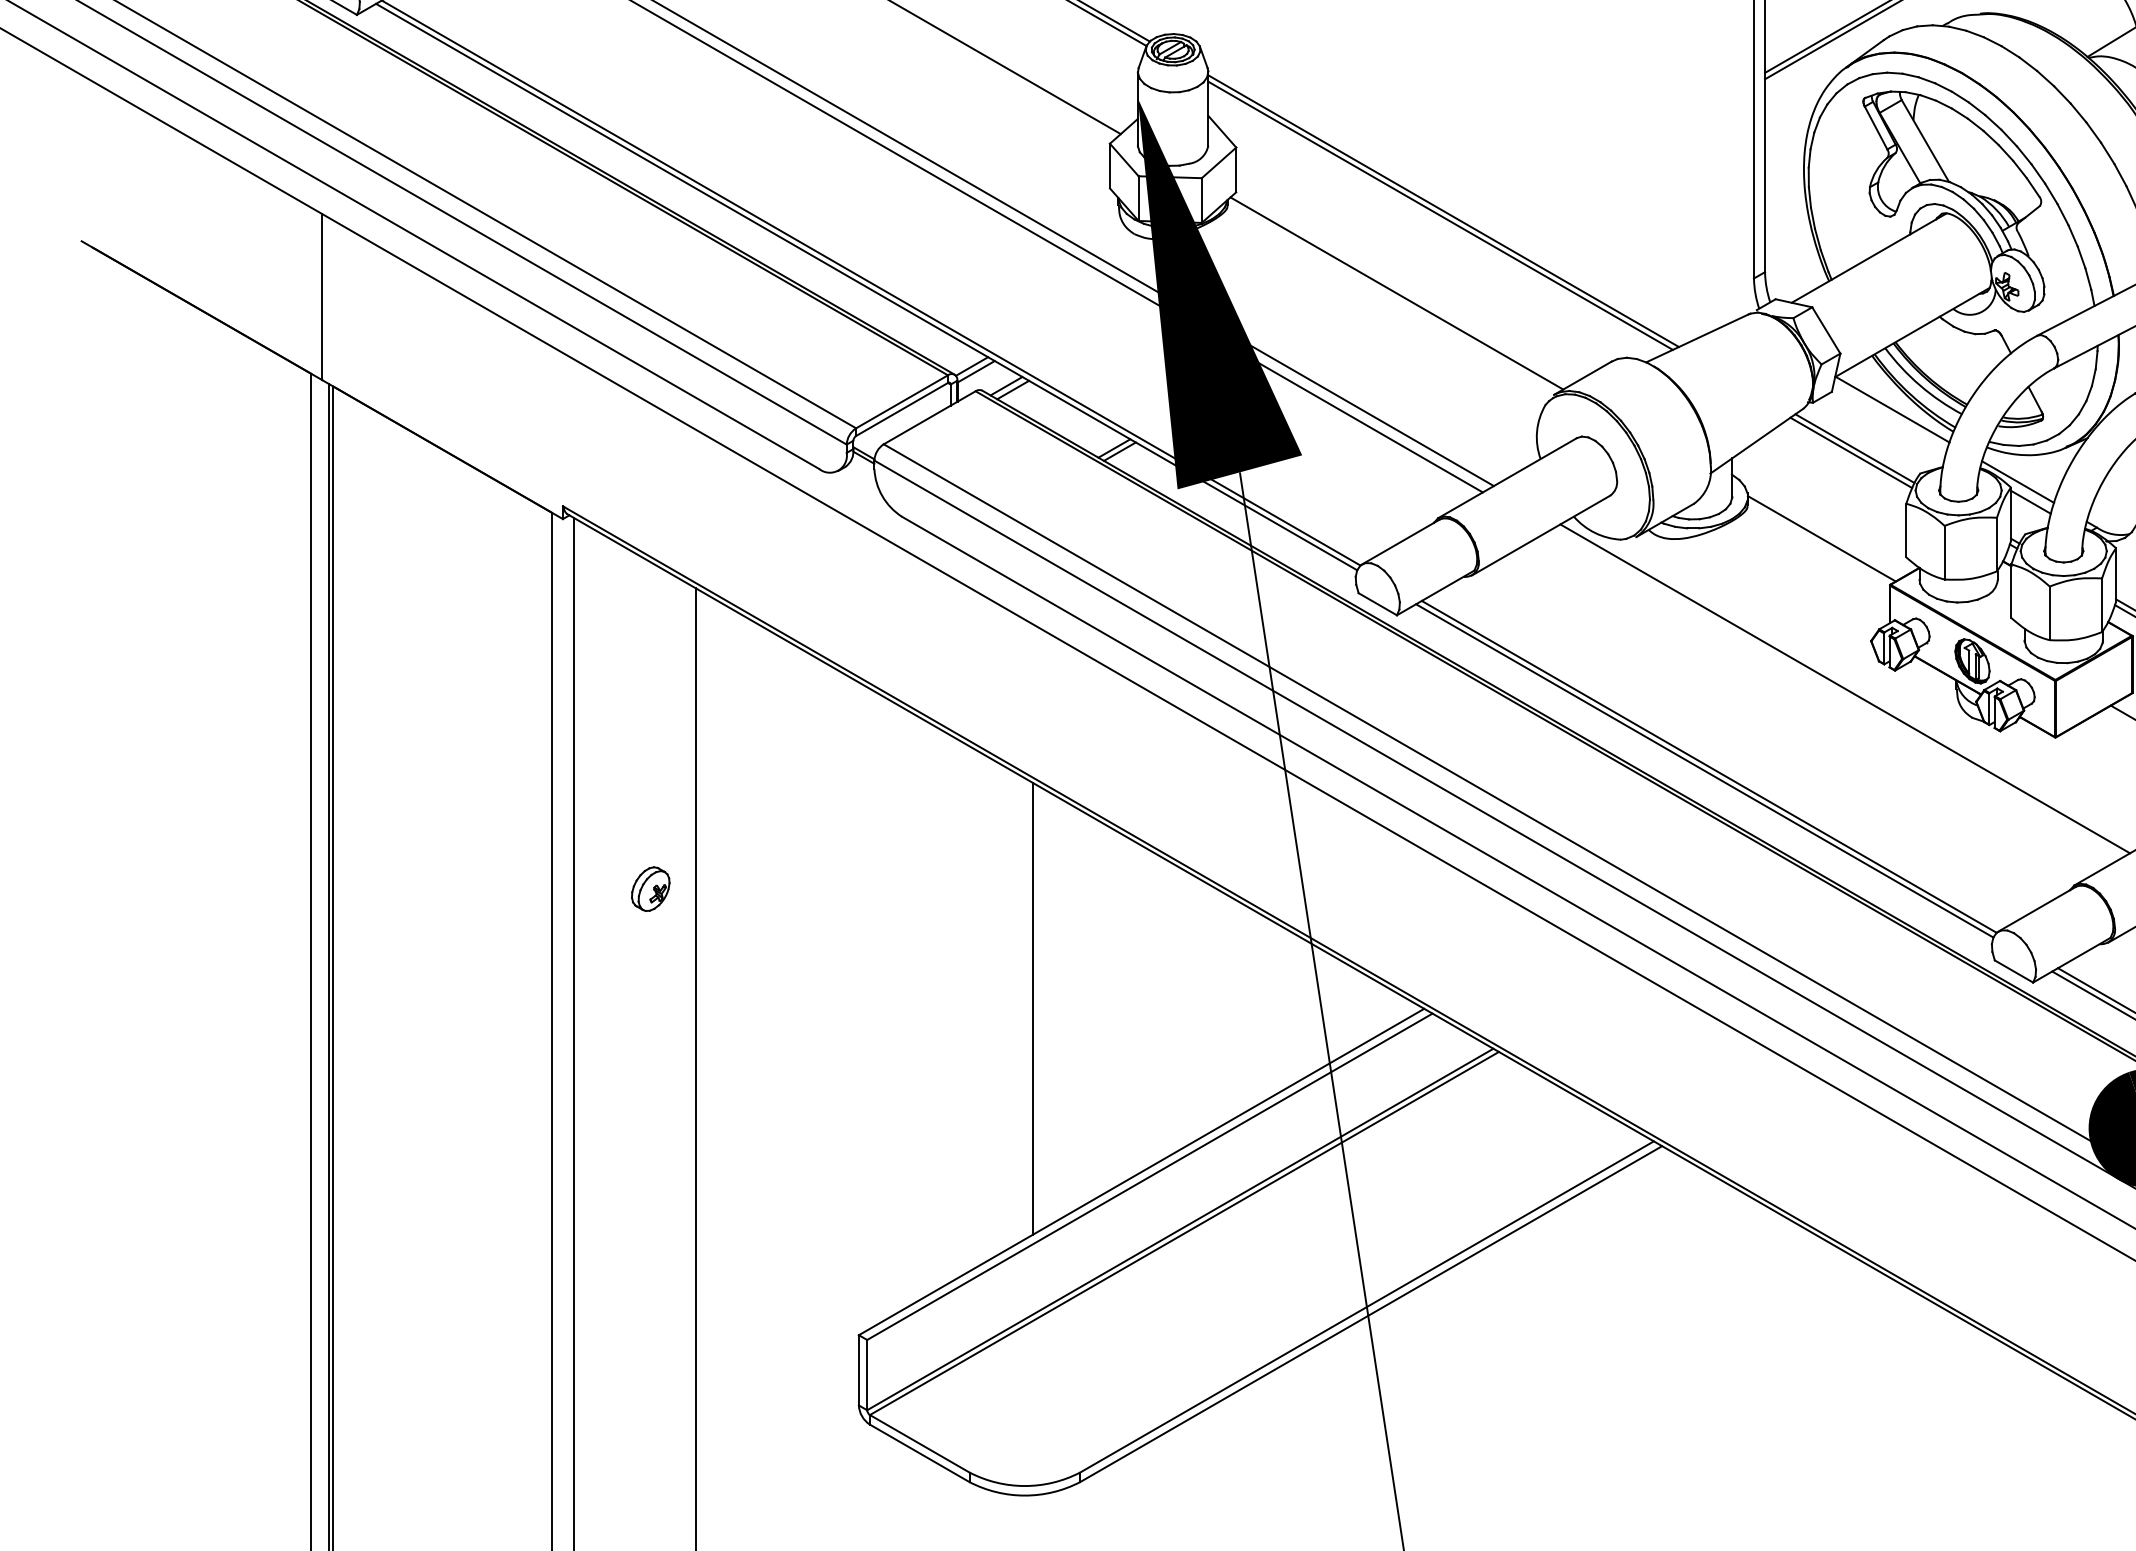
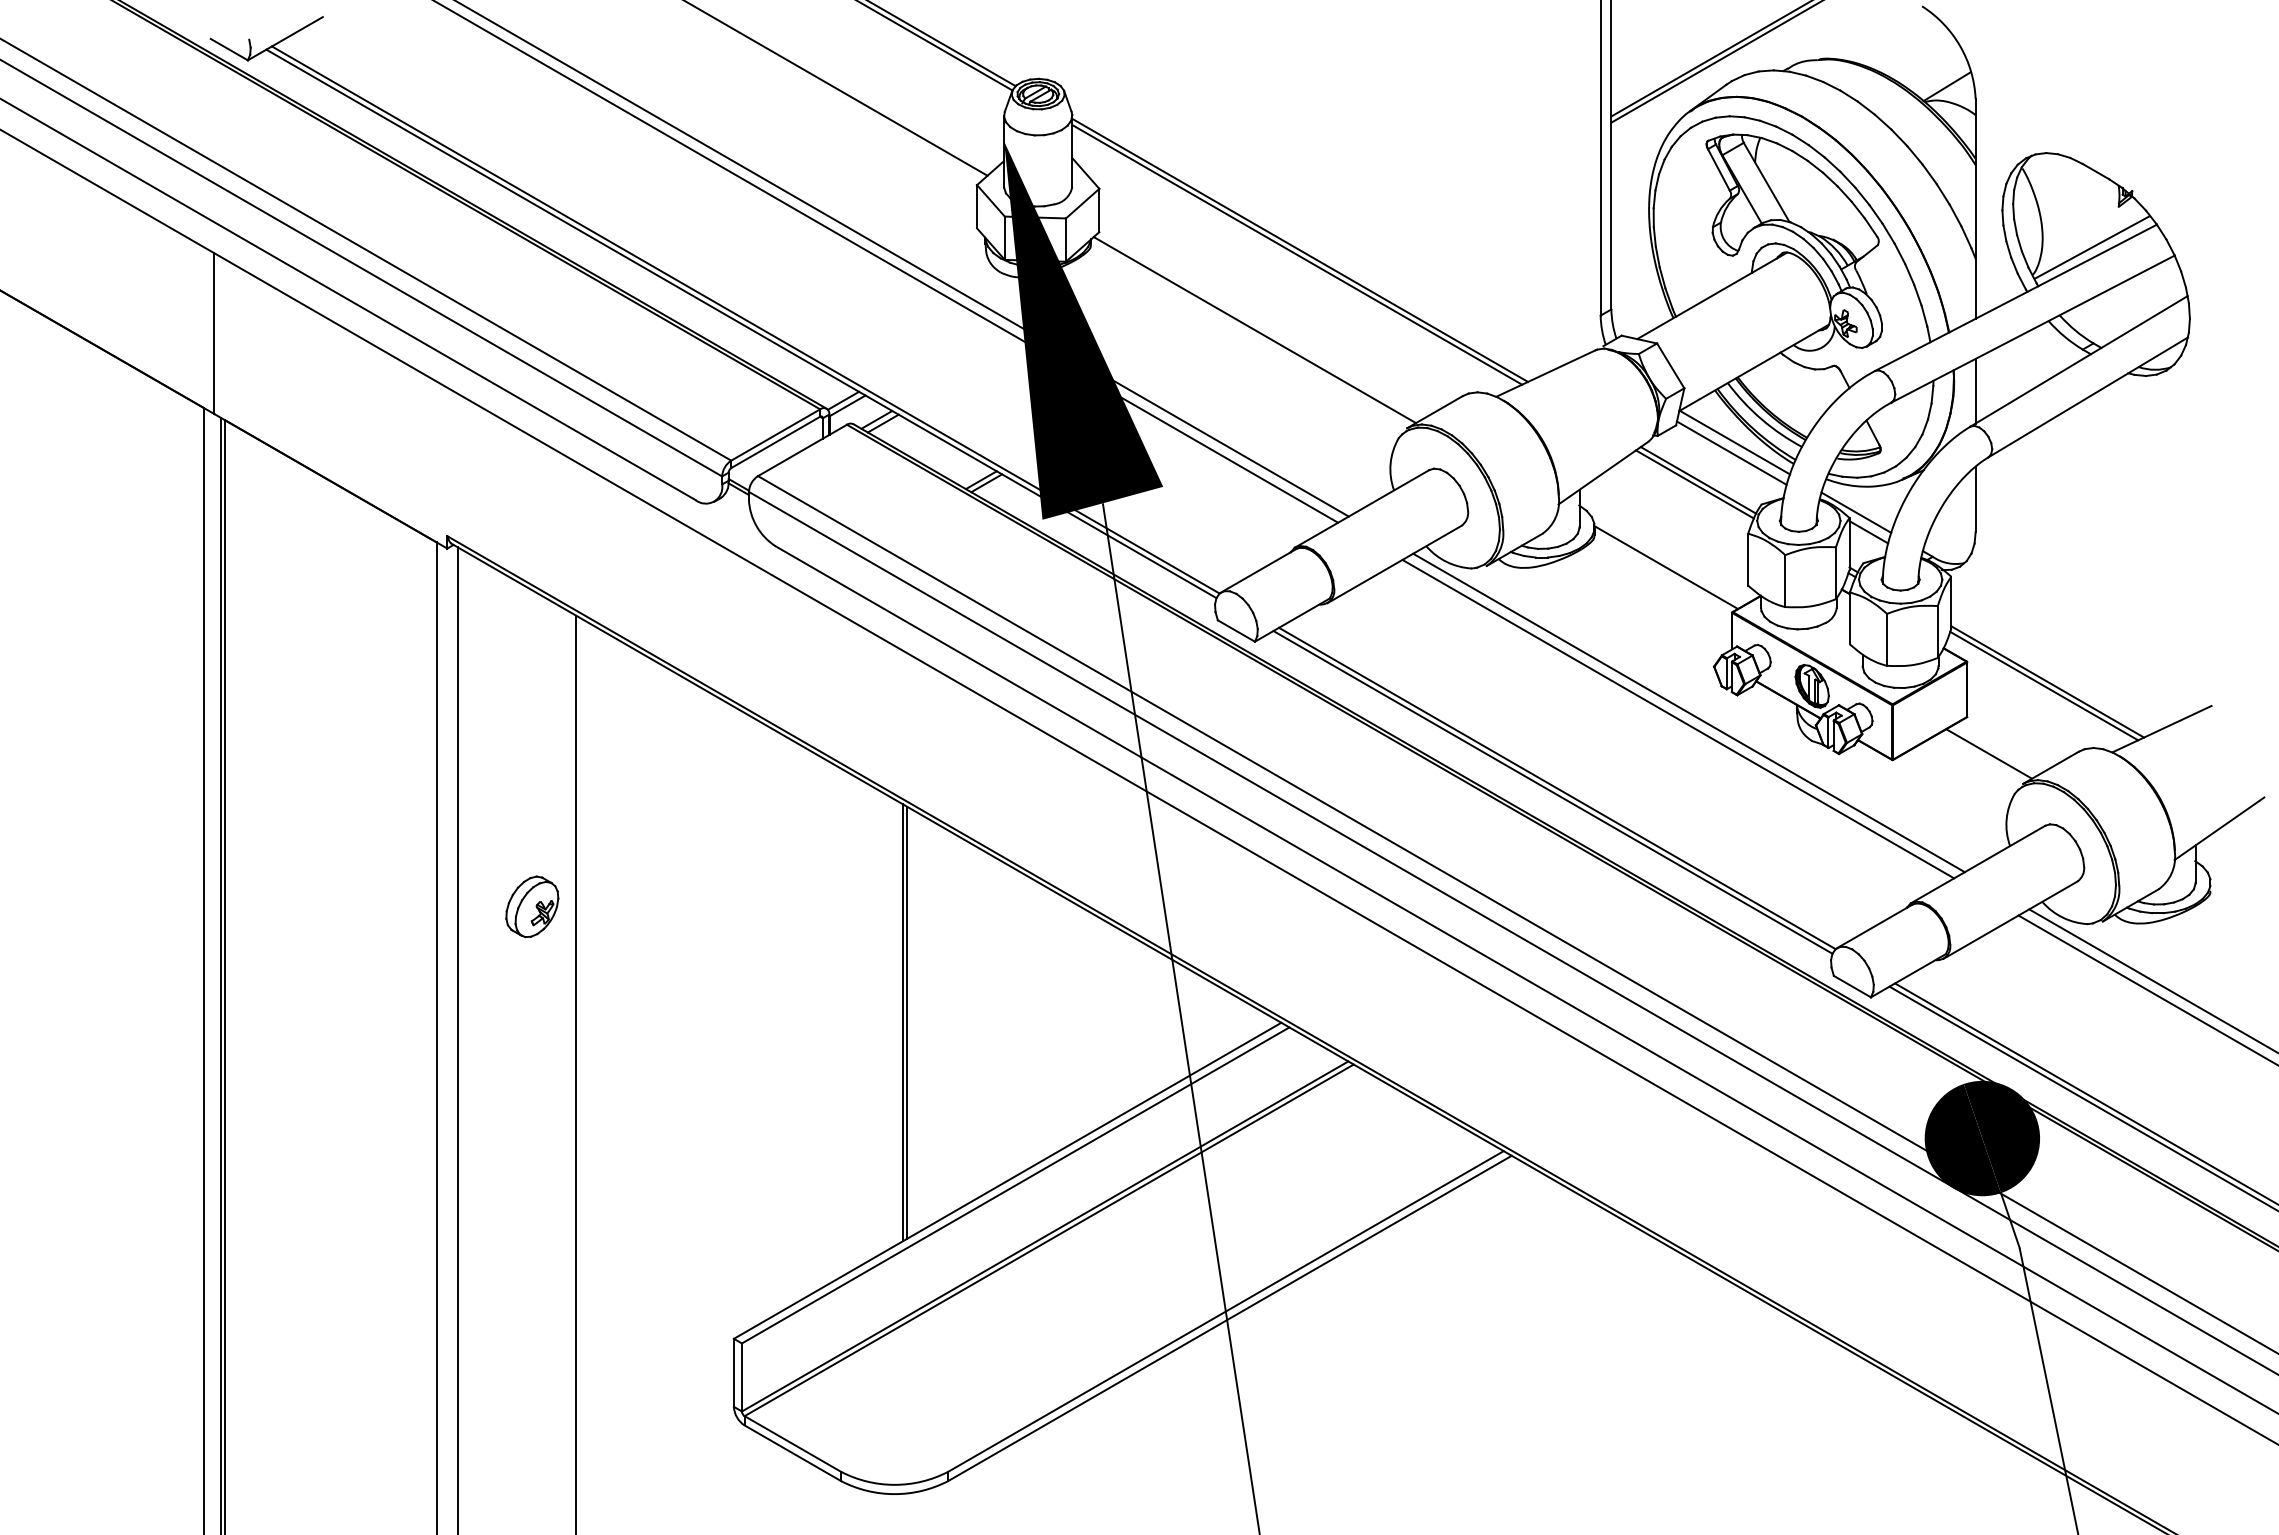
line: (1889, 419) -> (1731, 452), added
line: (1834, 694) -> (1678, 718), added
part: (650, 888) -> (532, 906), size x1.43
line: (1038, 1008) -> (907, 1022), added

